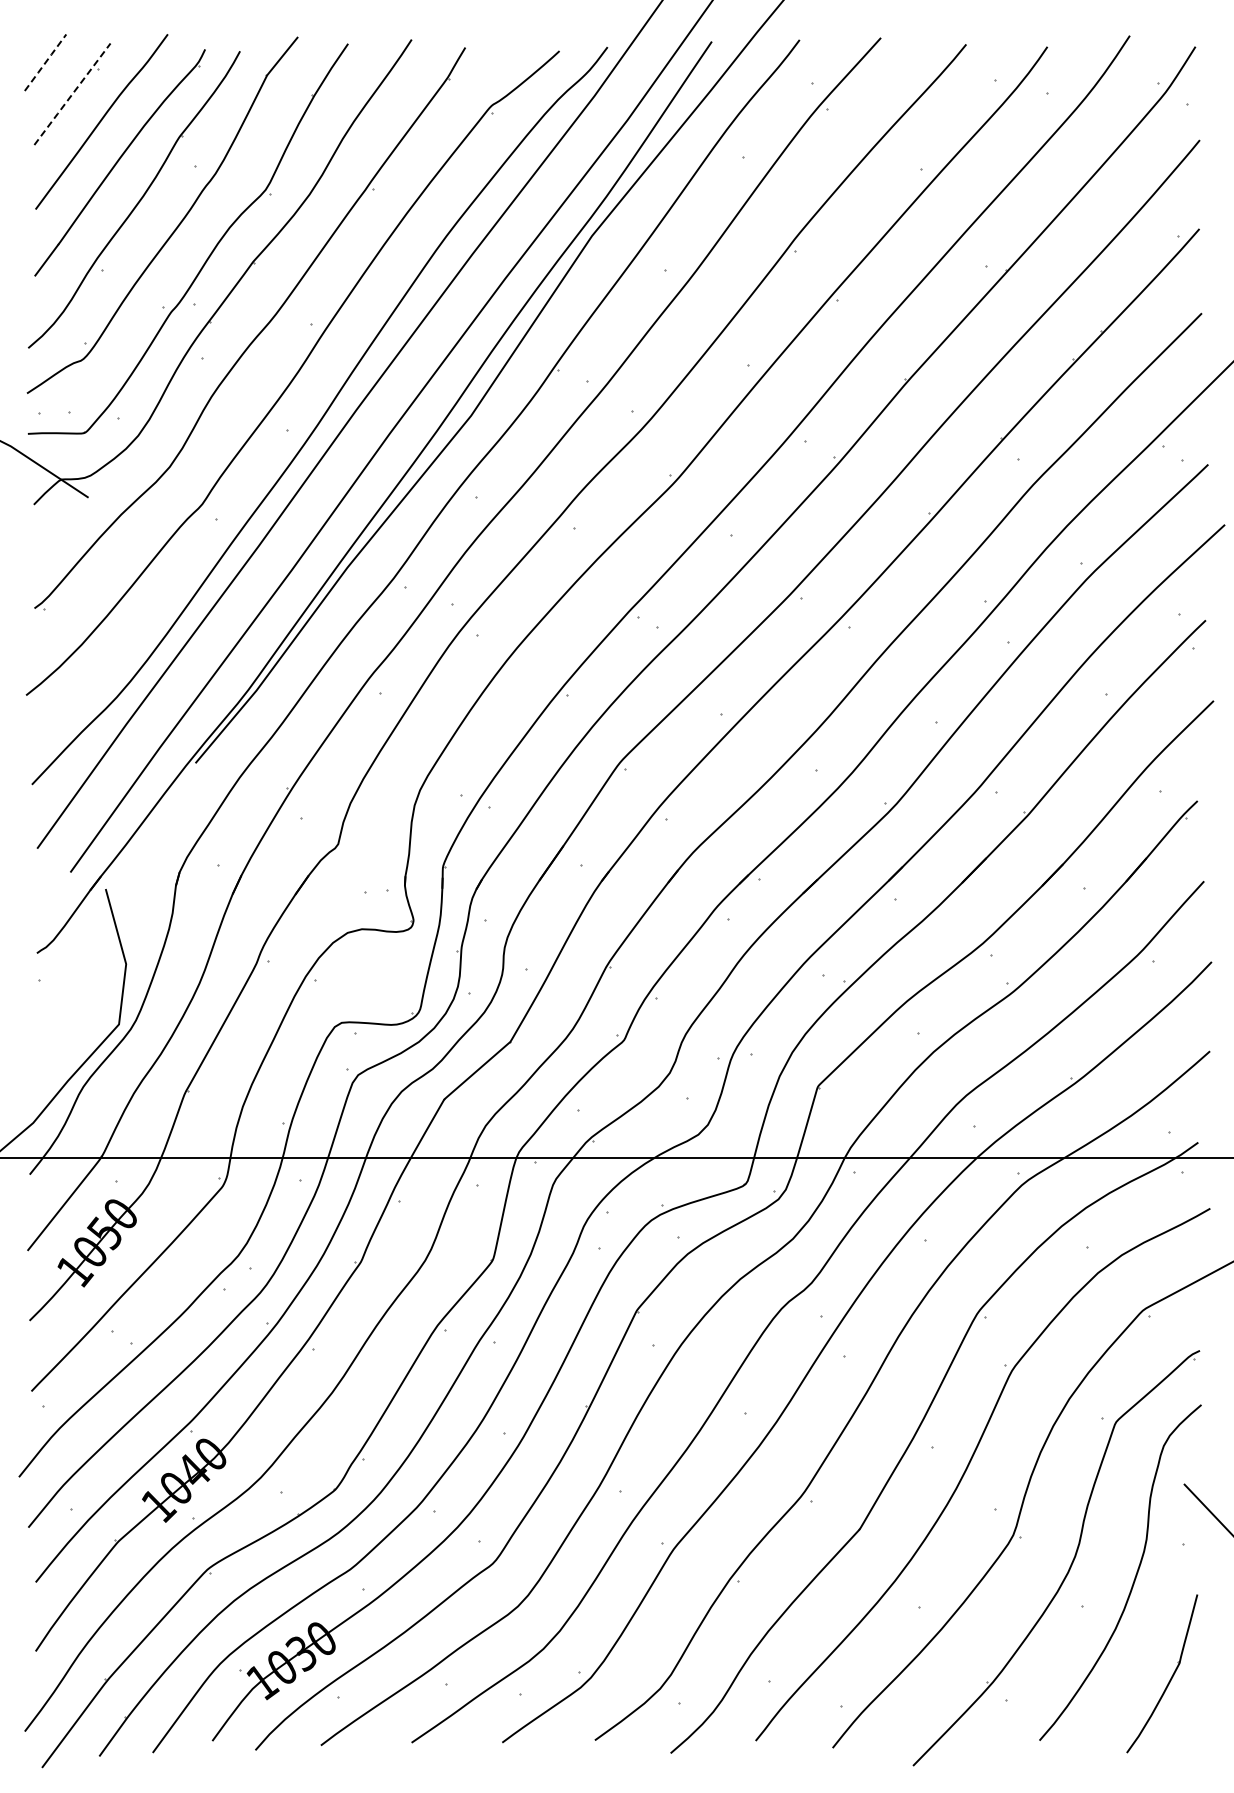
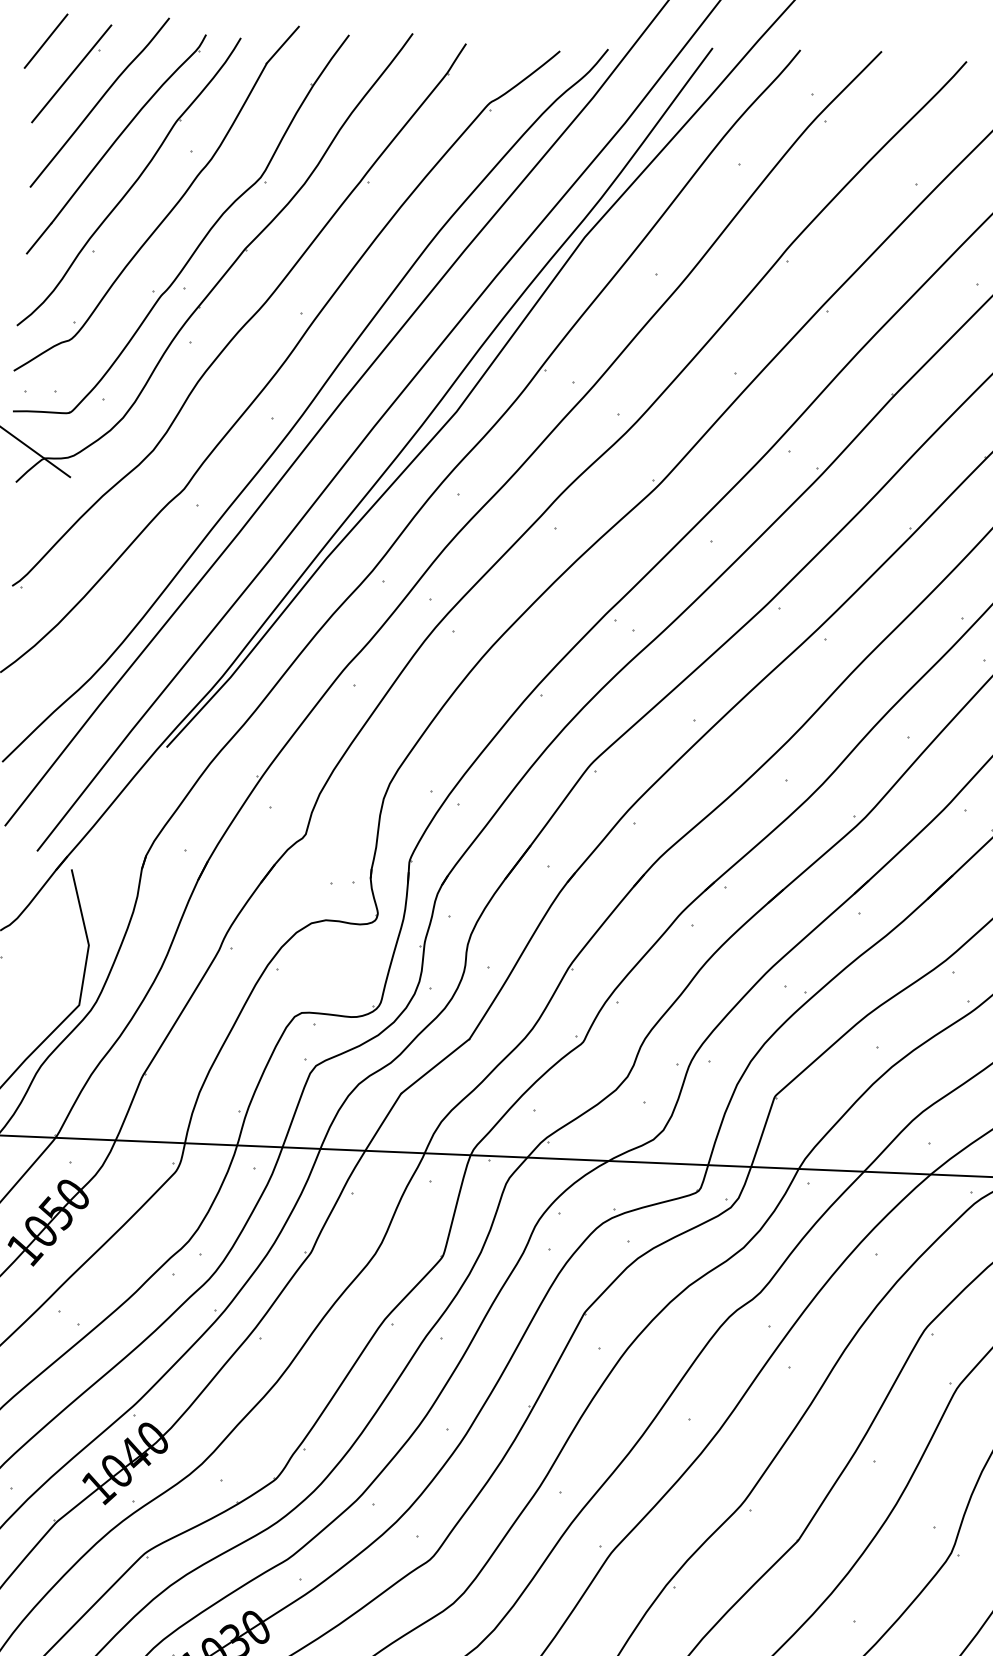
line: (45, 62) -> (46, 41), dashed -> solid
line: (72, 94) -> (71, 74), dashed -> solid

